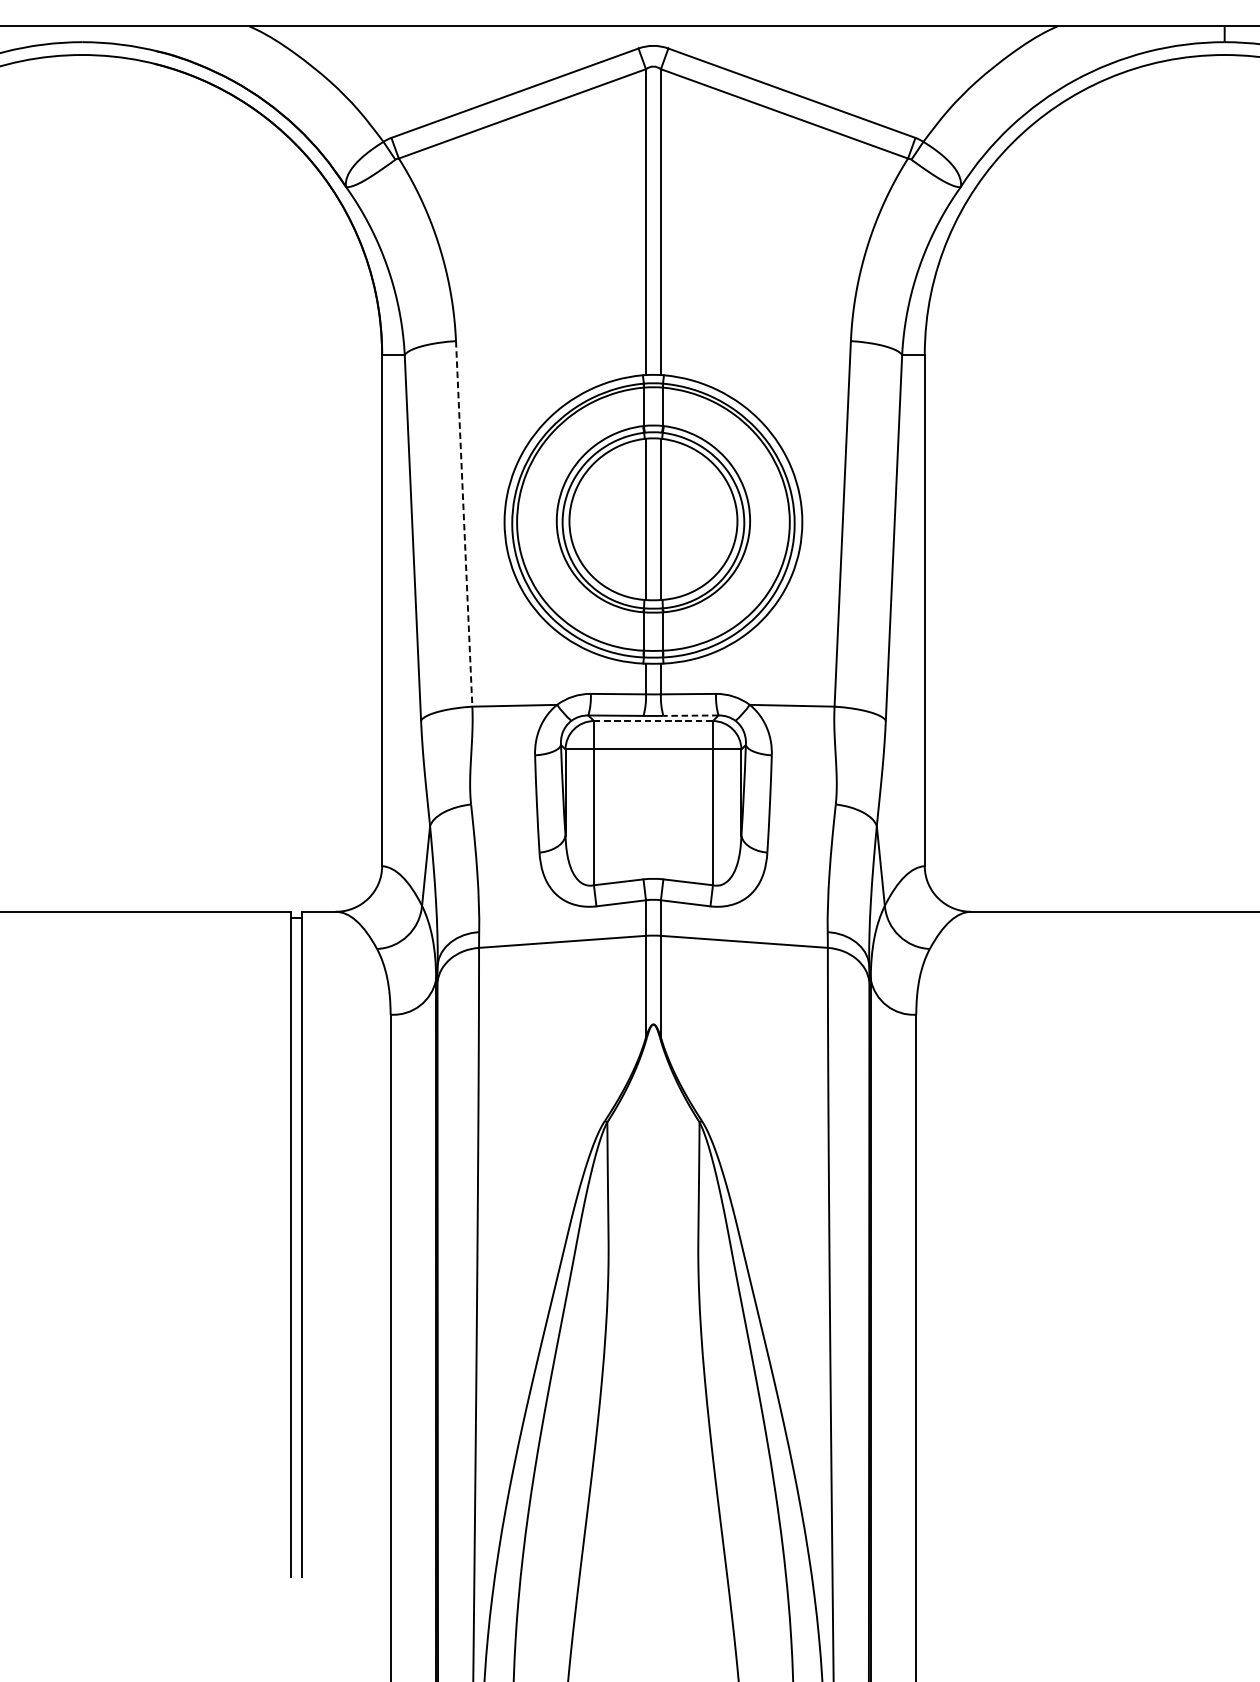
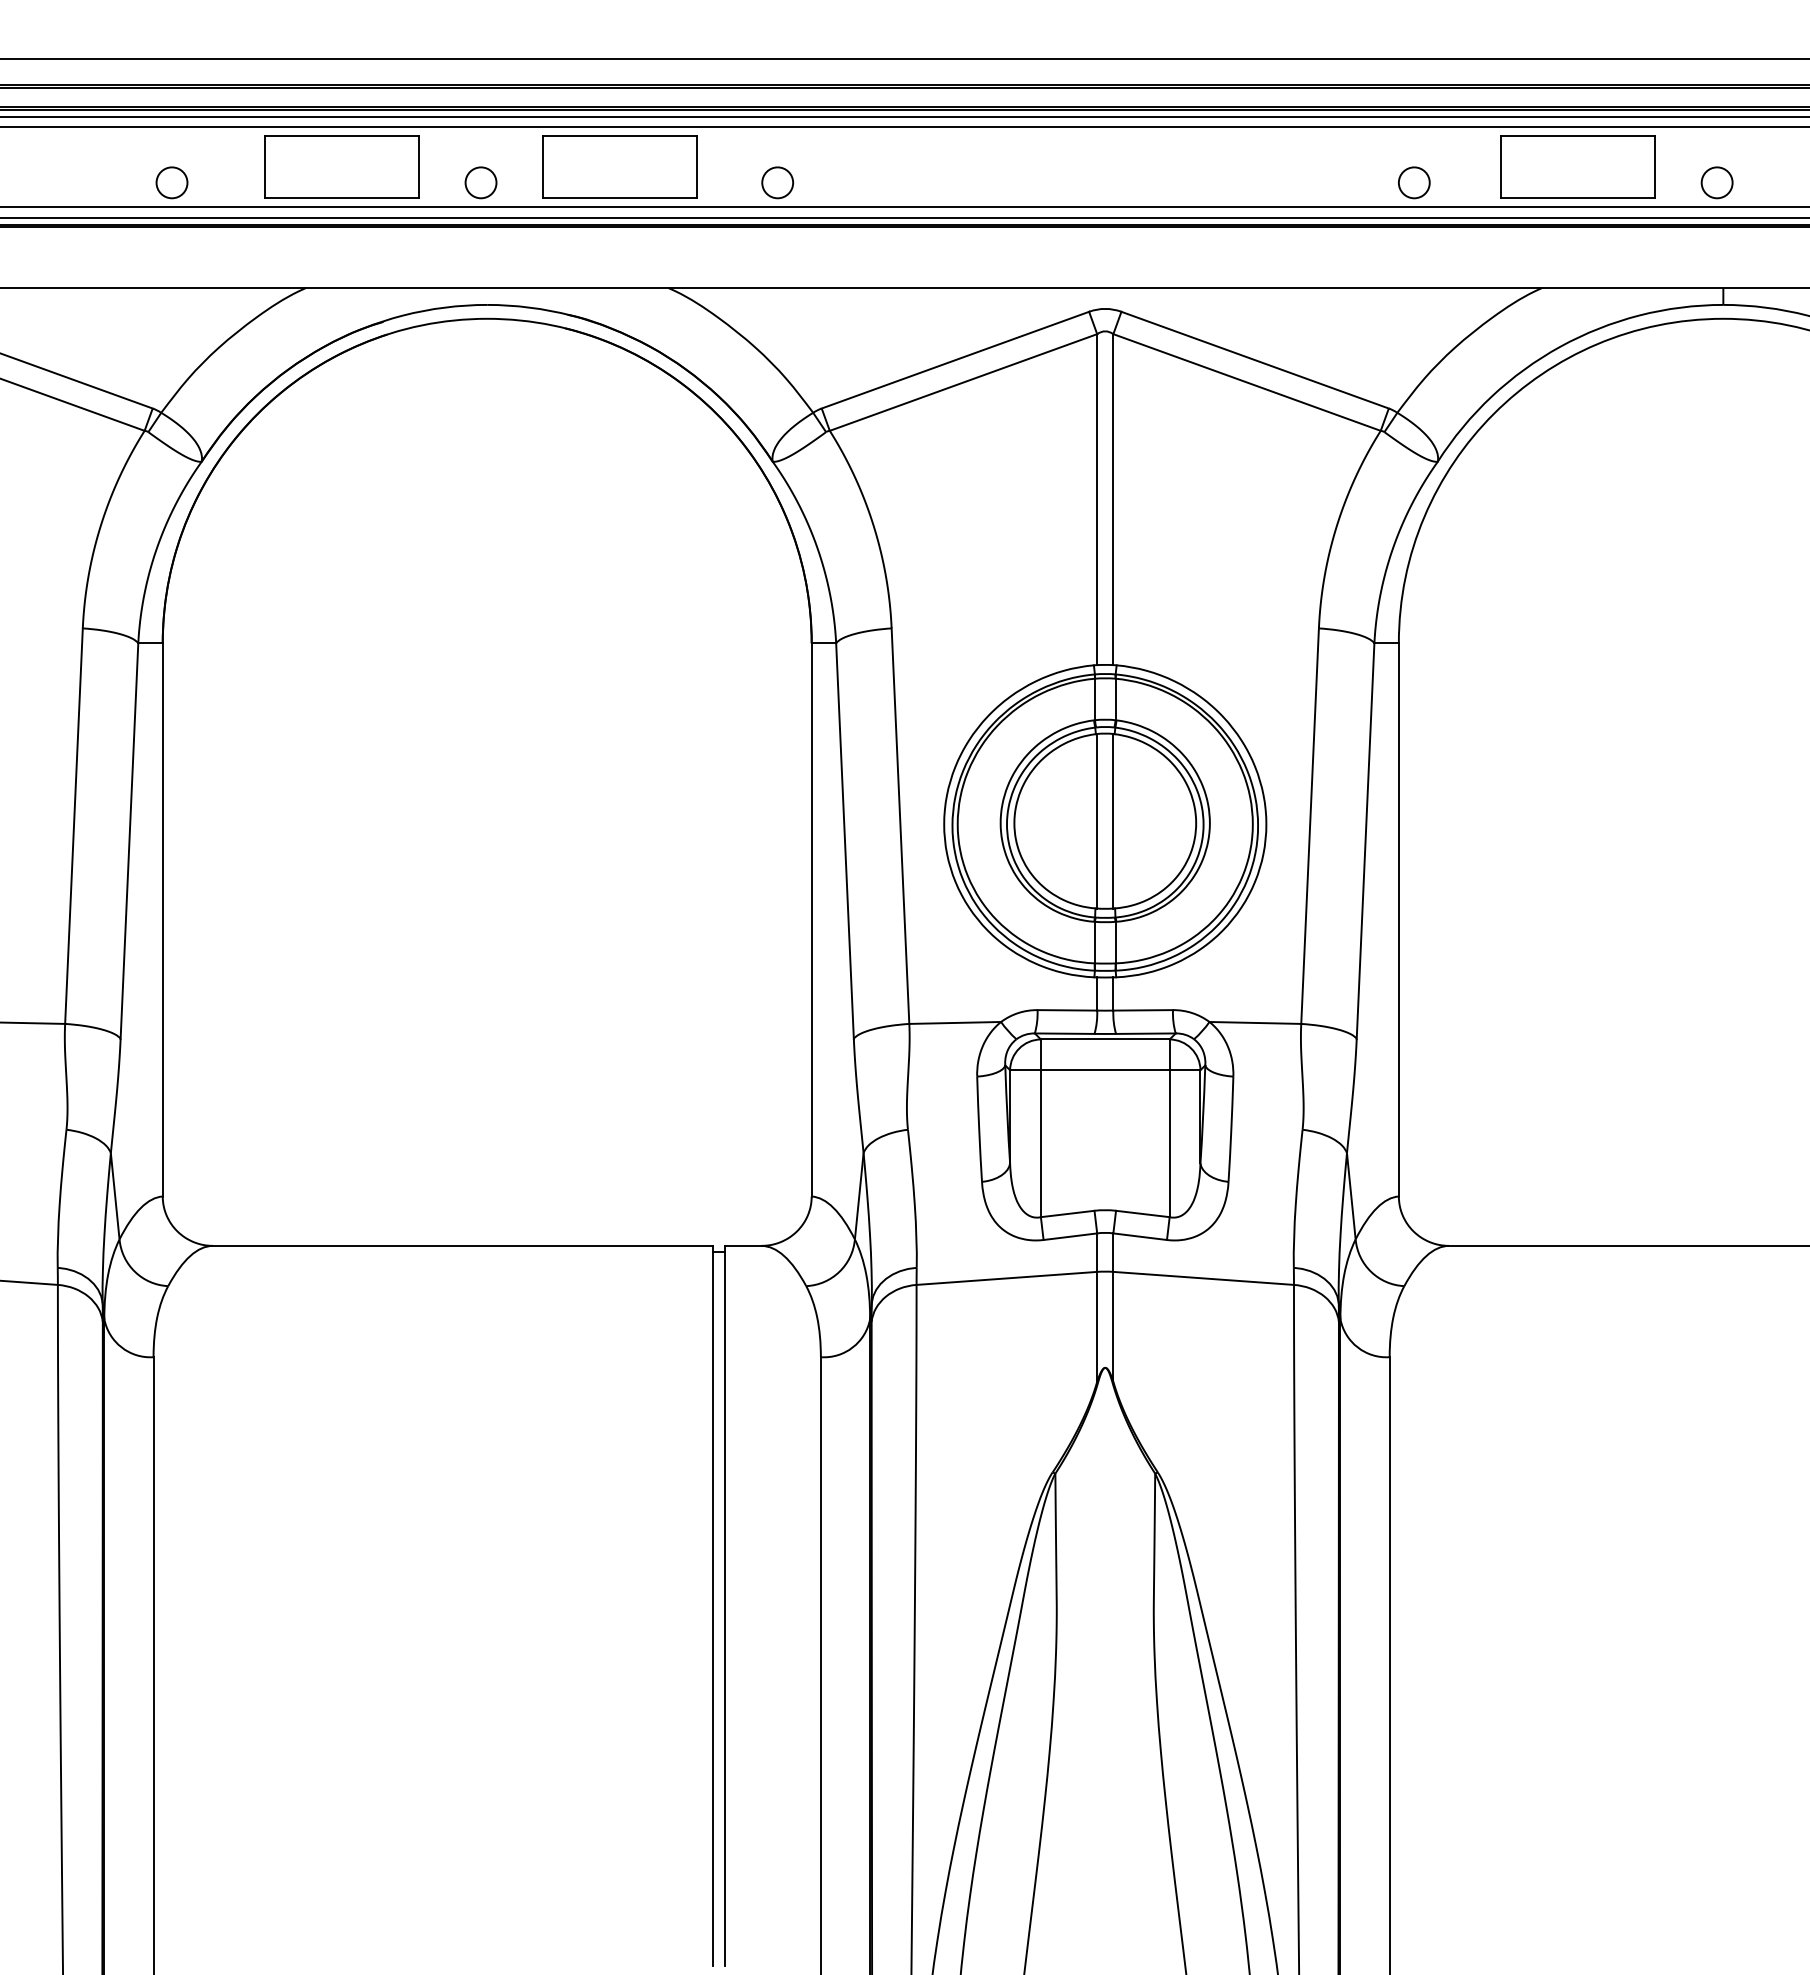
line: (464, 524) -> (900, 826), dashed -> solid
line: (690, 715) -> (1145, 1033), dashed -> solid
line: (653, 721) -> (1105, 1039), dashed -> solid

